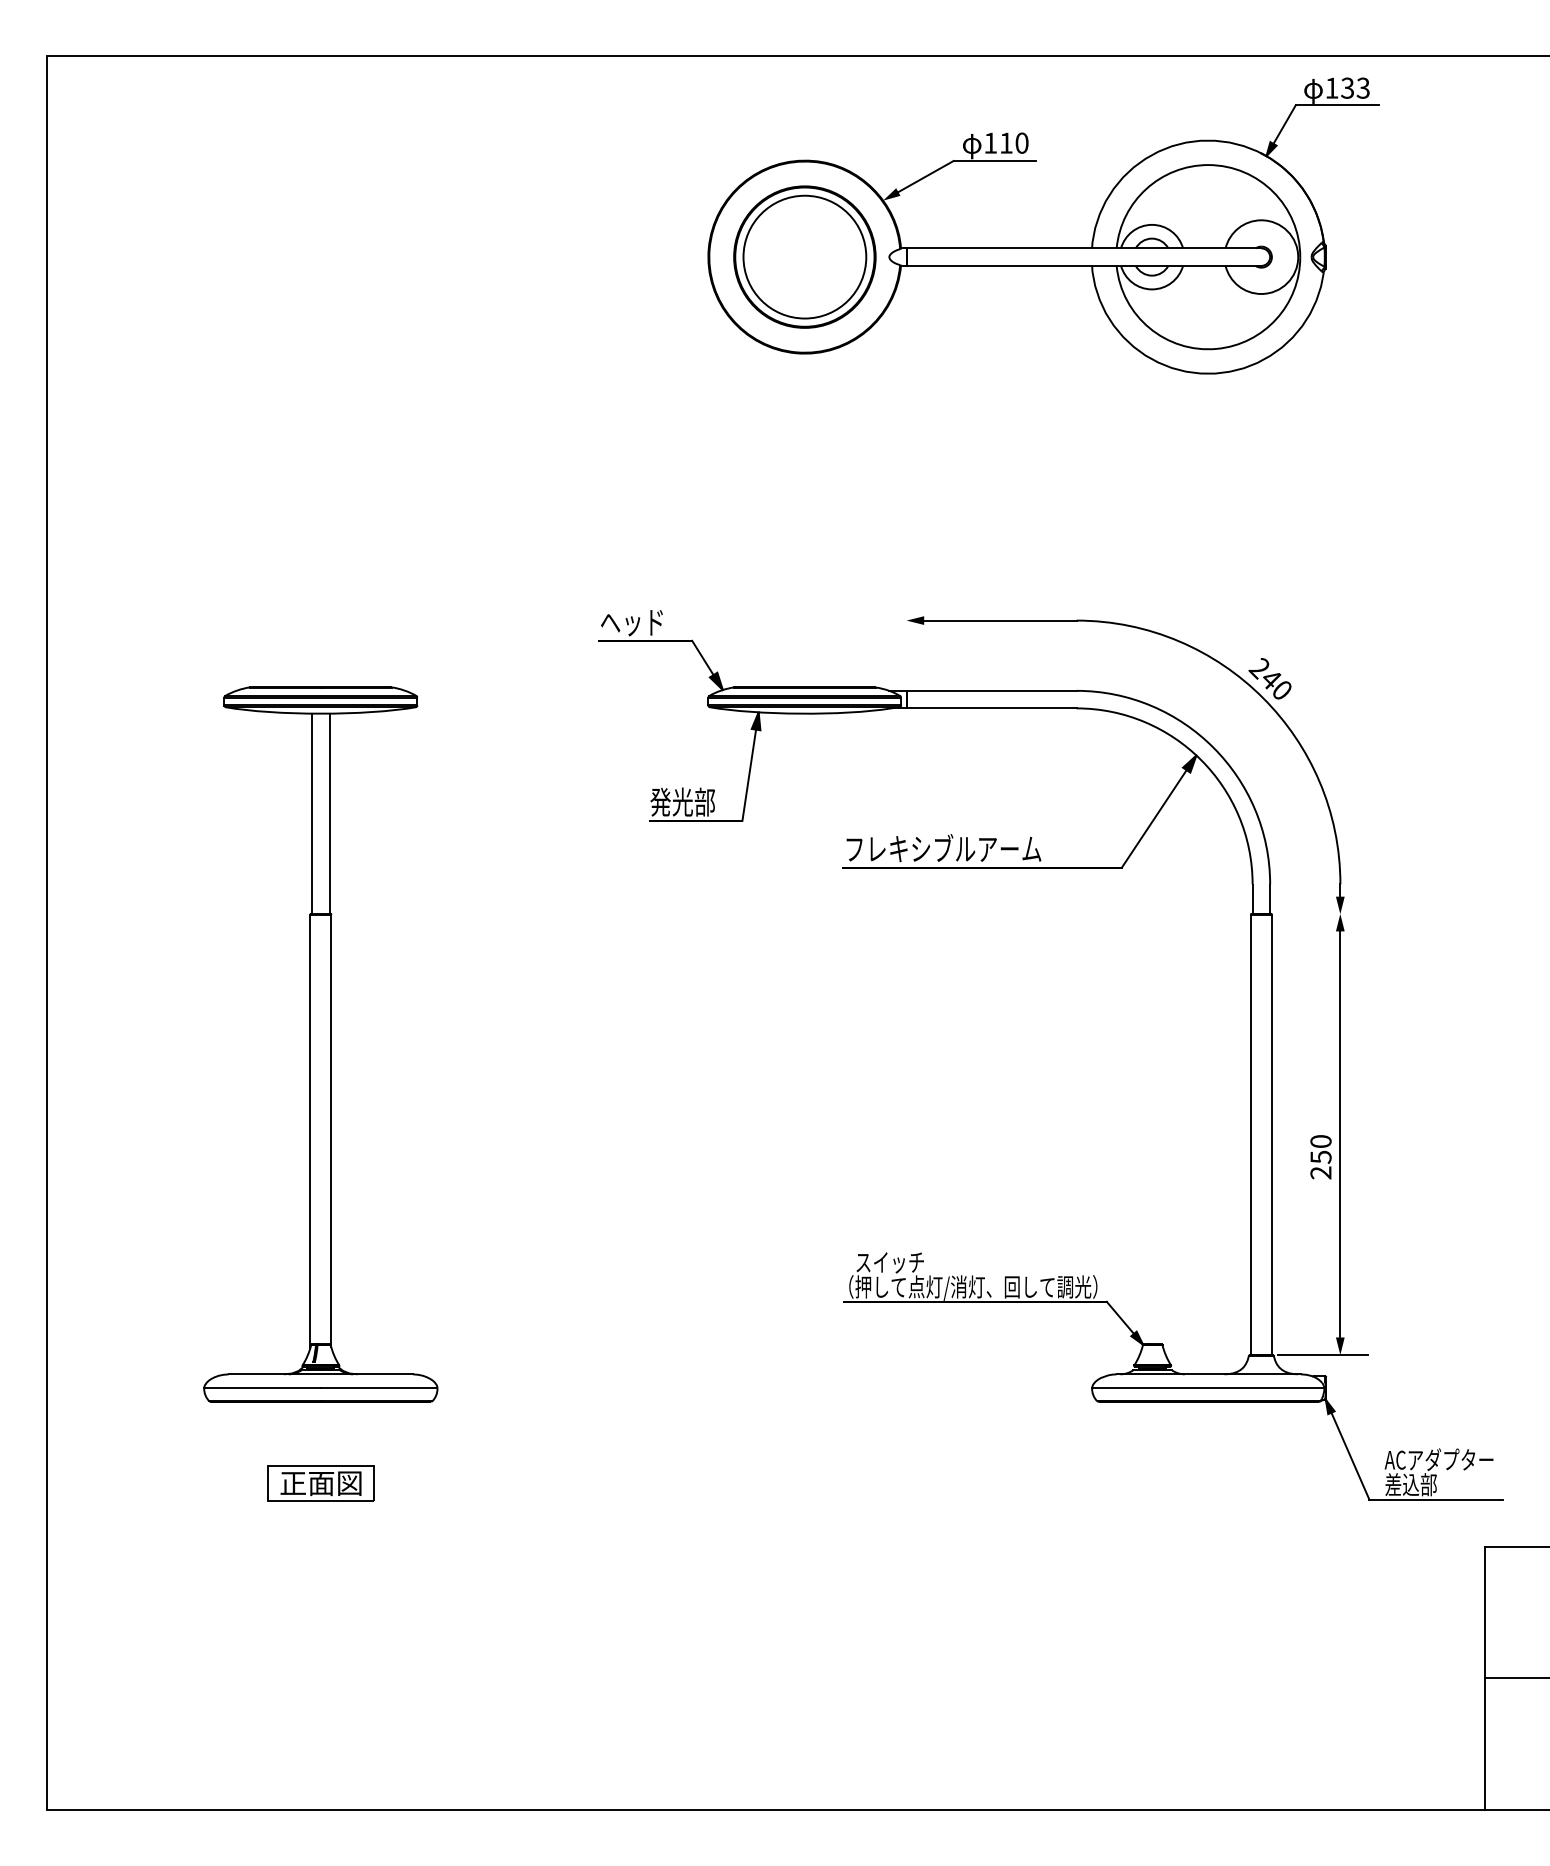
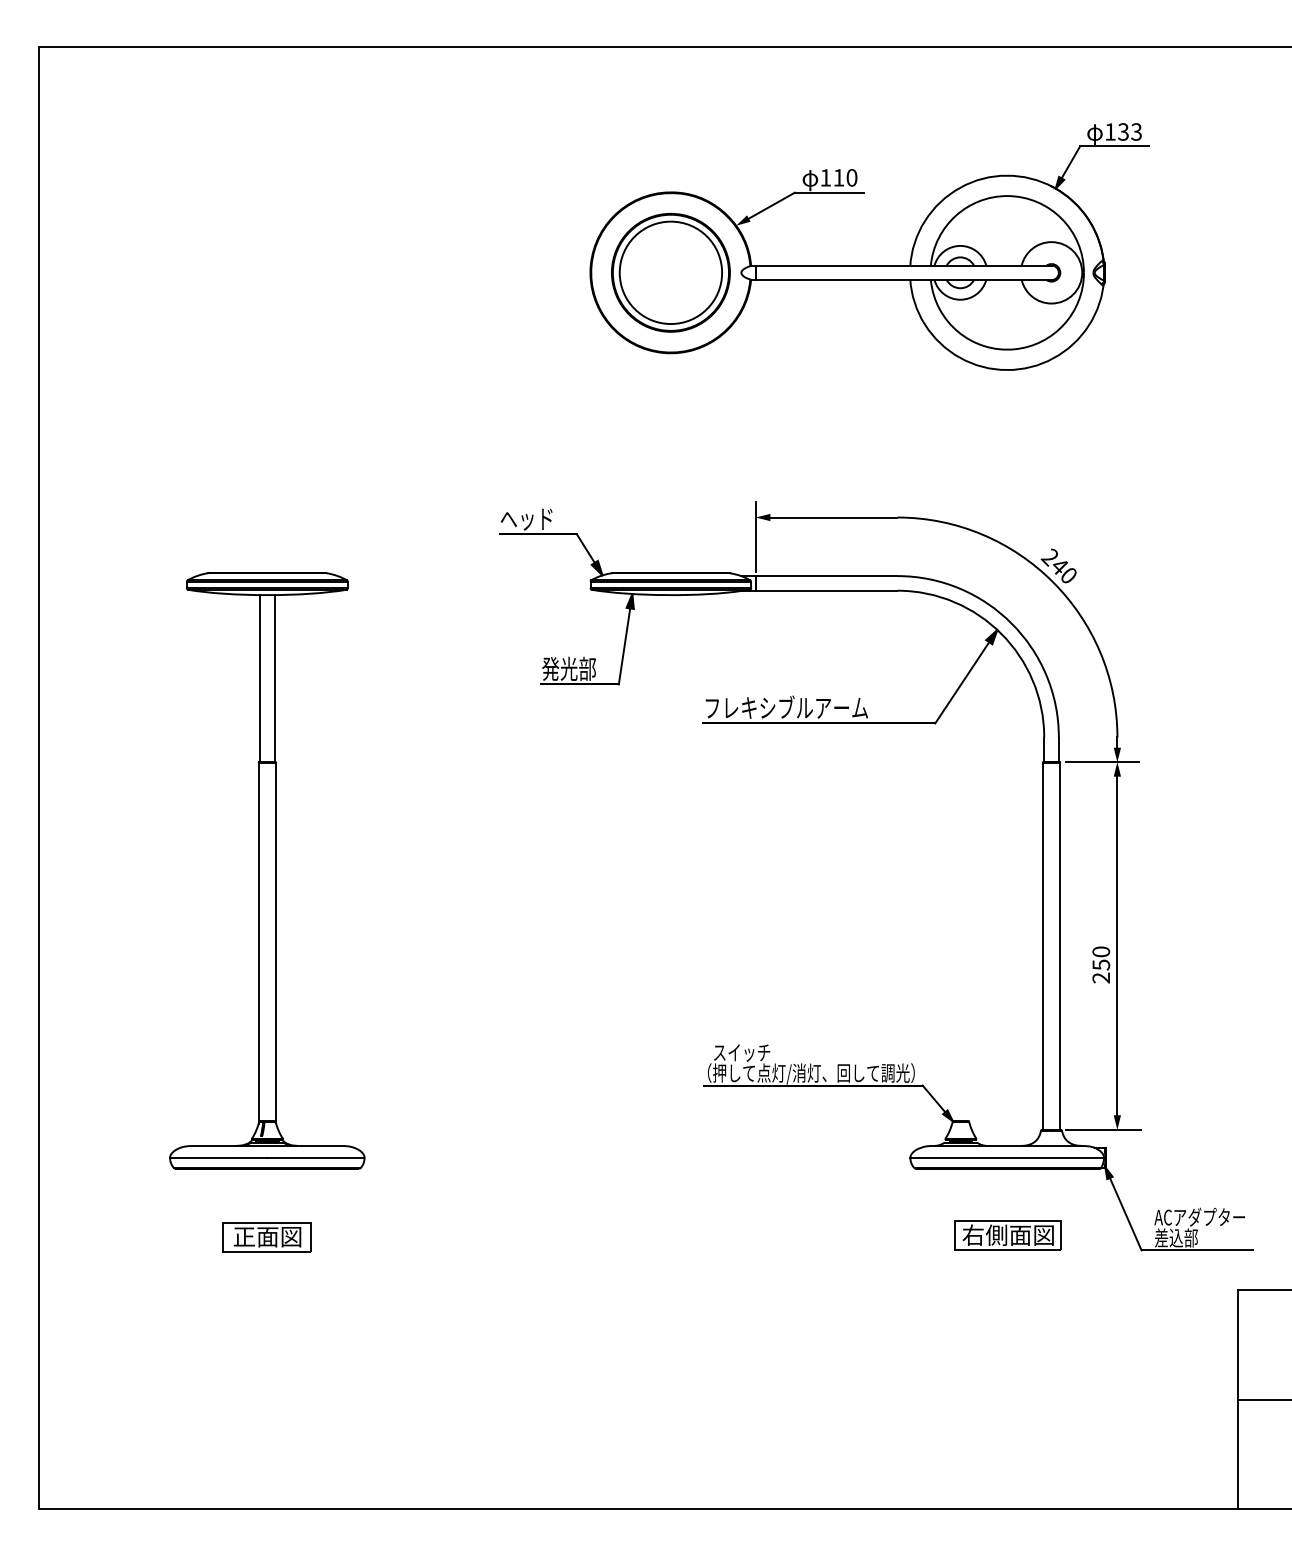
part: (1043, 247) -> (869, 264), moved
line: (906, 643) -> (755, 536), added
line: (1321, 913) -> (1101, 761), added
part: (1209, 1481) -> (1008, 1235), added

